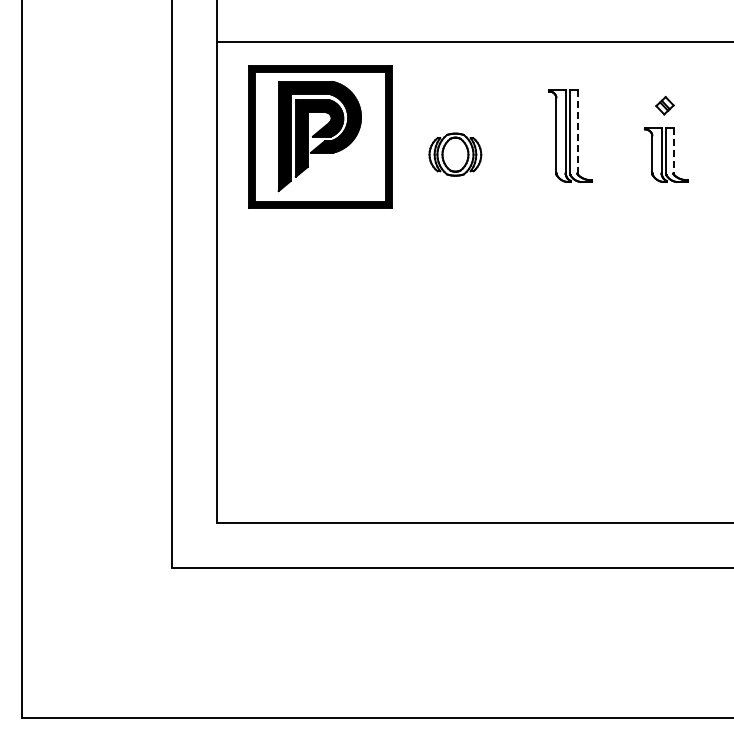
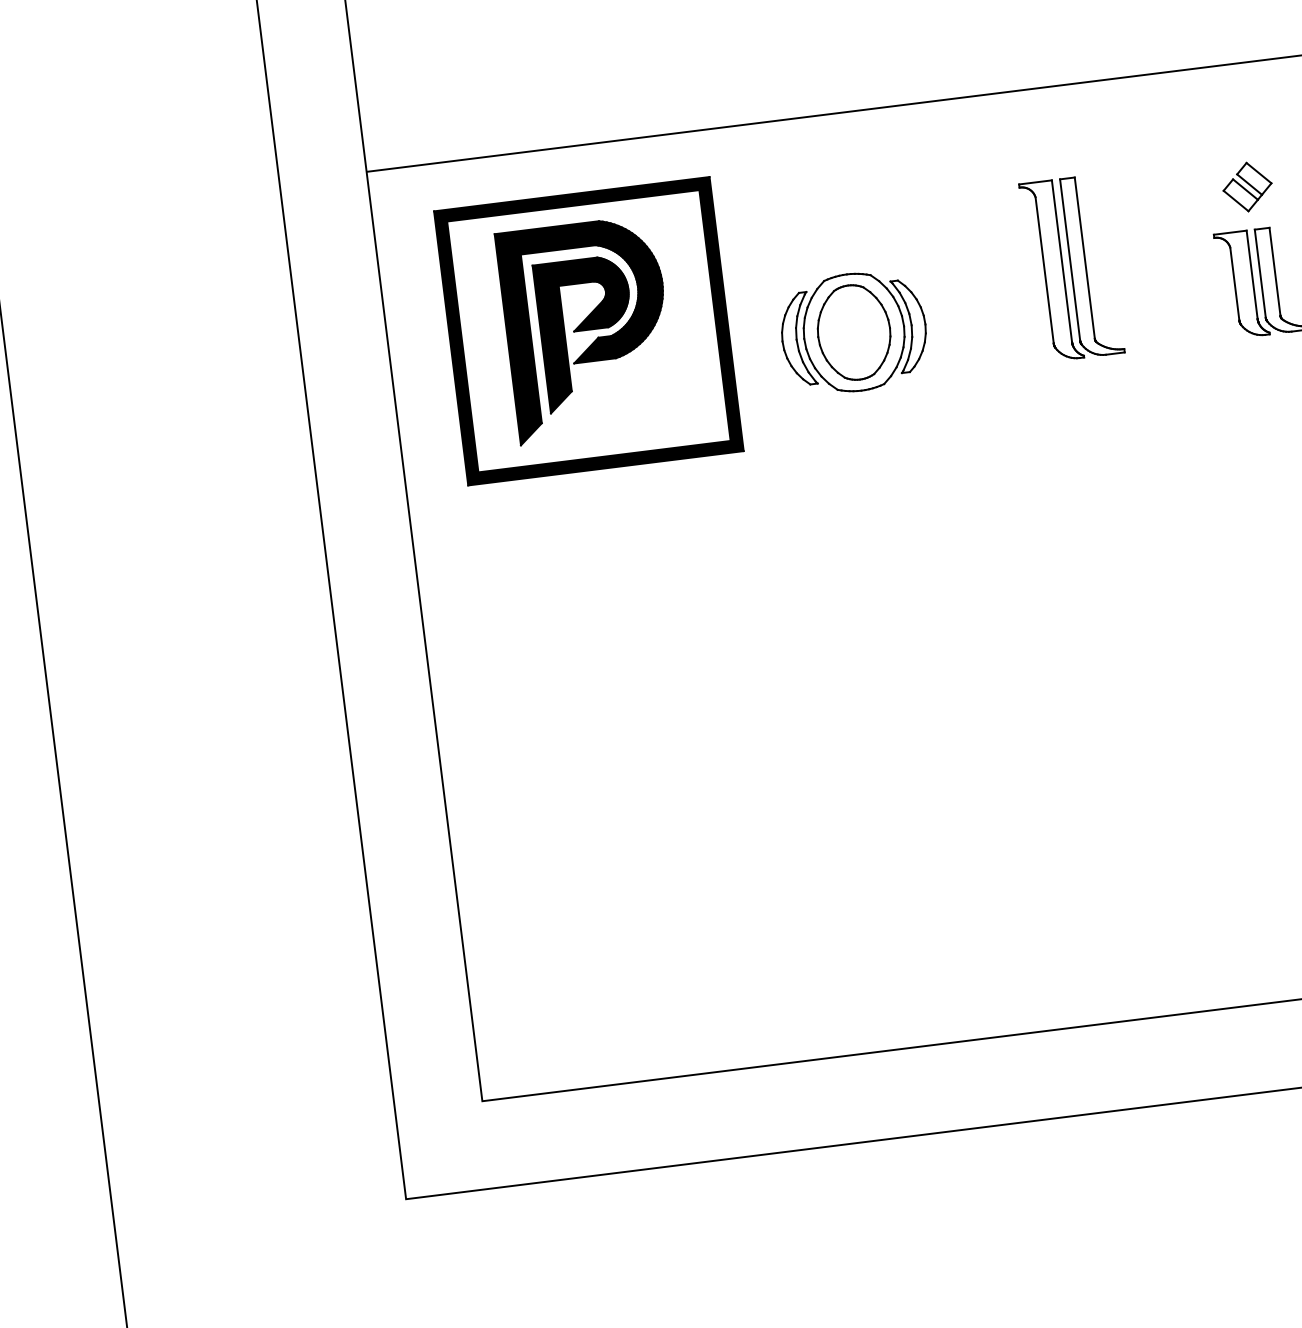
part: (664, 105) -> (1246, 186), size x1.43
line: (577, 131) -> (1084, 258), dashed -> solid
line: (673, 150) -> (1274, 271), dashed -> solid
part: (455, 154) -> (854, 331), size x1.43

